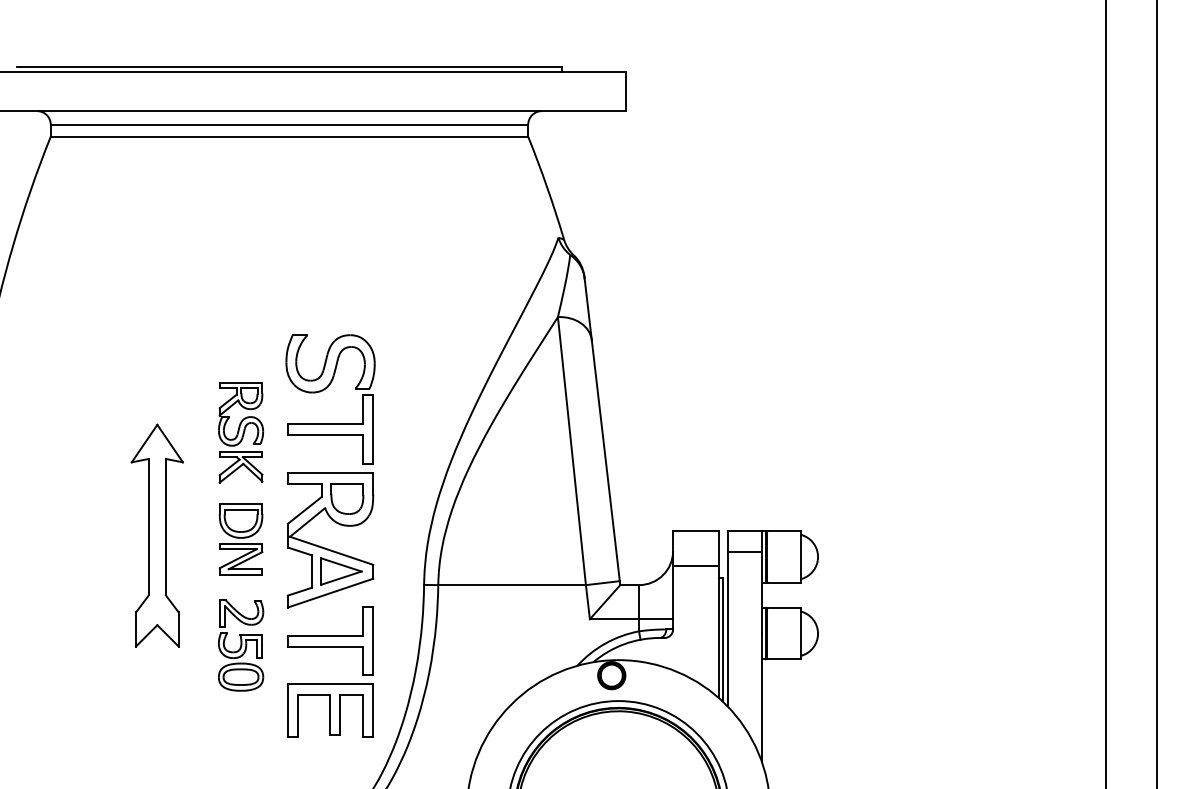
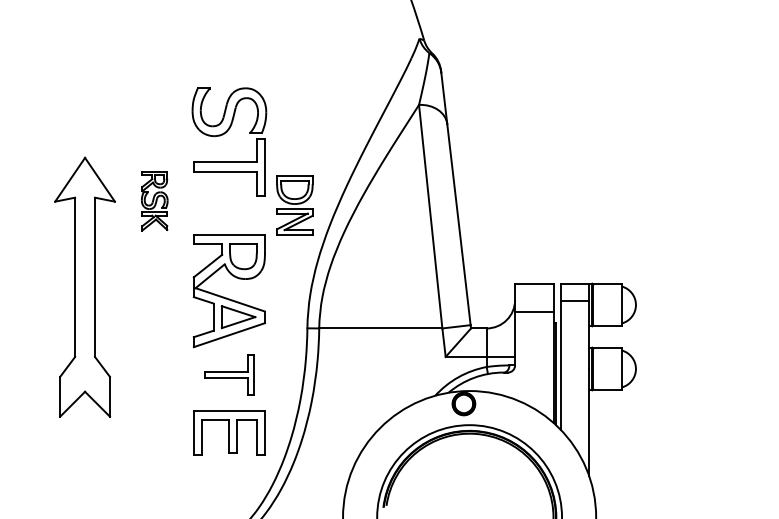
part: (324, 390) -> (224, 134), moved
part: (240, 432) -> (154, 201), size x0.7
part: (156, 535) -> (84, 287), size x1.4
part: (240, 539) -> (294, 205), moved
part: (330, 640) -> (229, 374), size x0.7
part: (241, 645) -> (155, 378), removed

